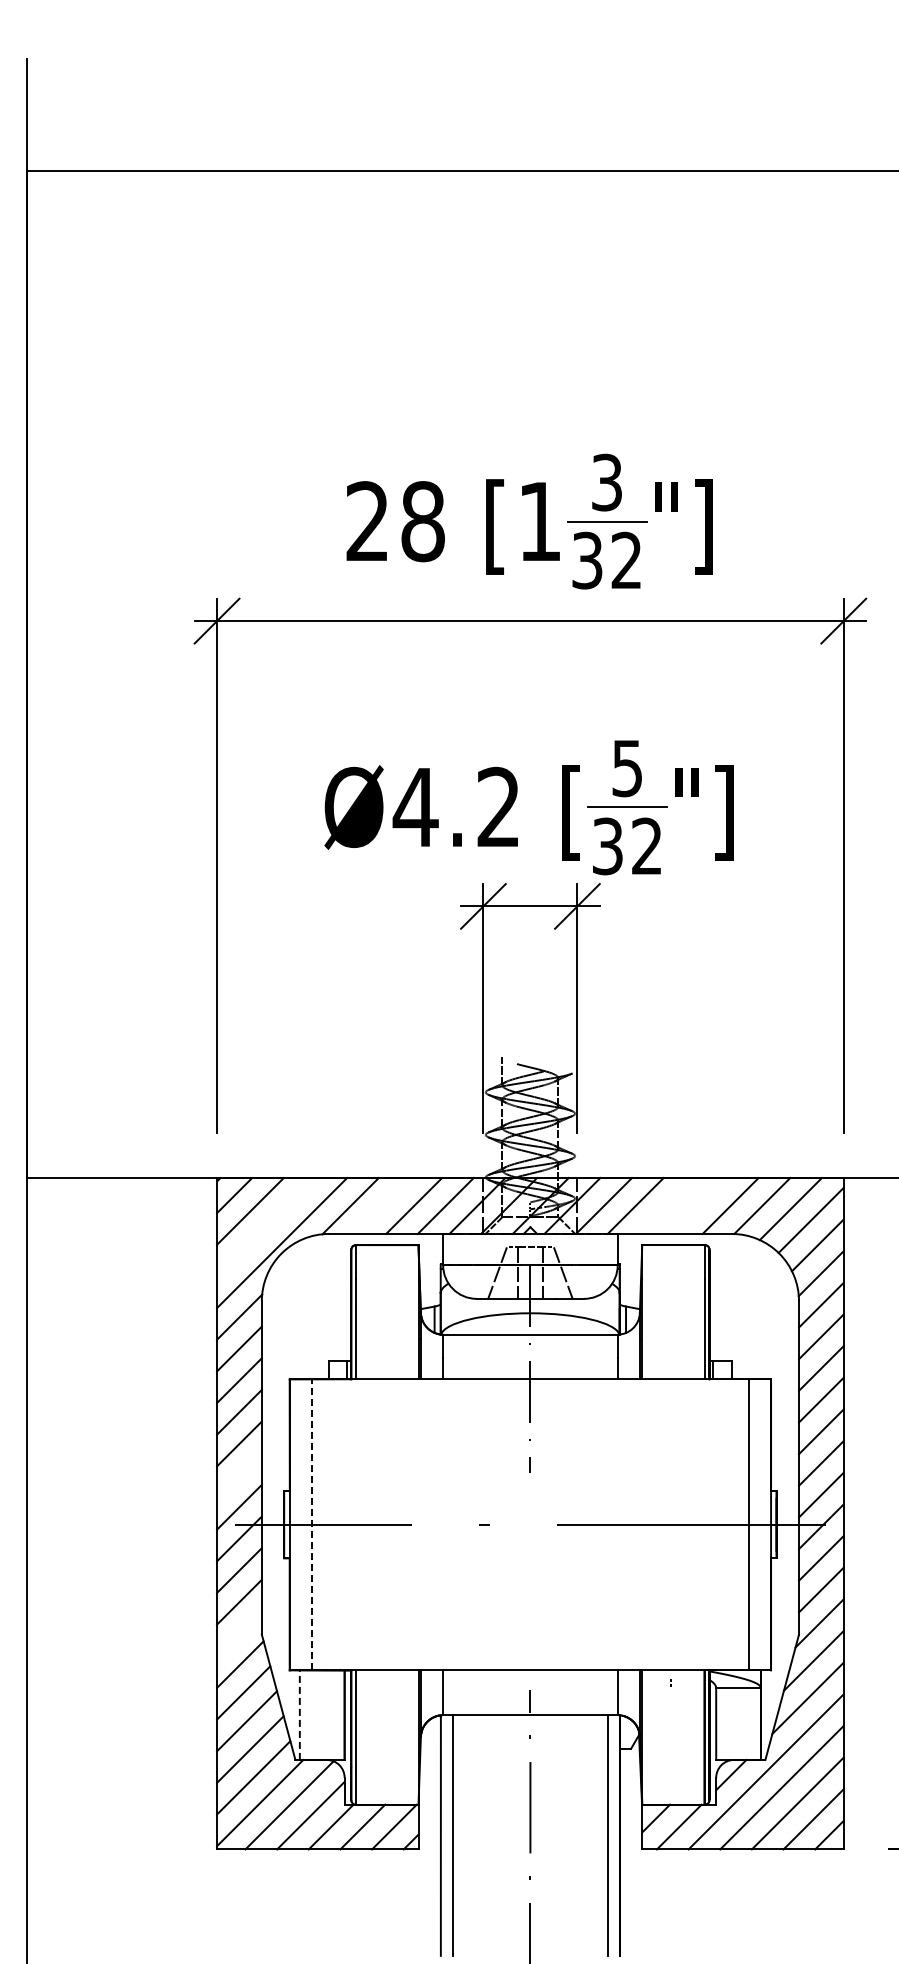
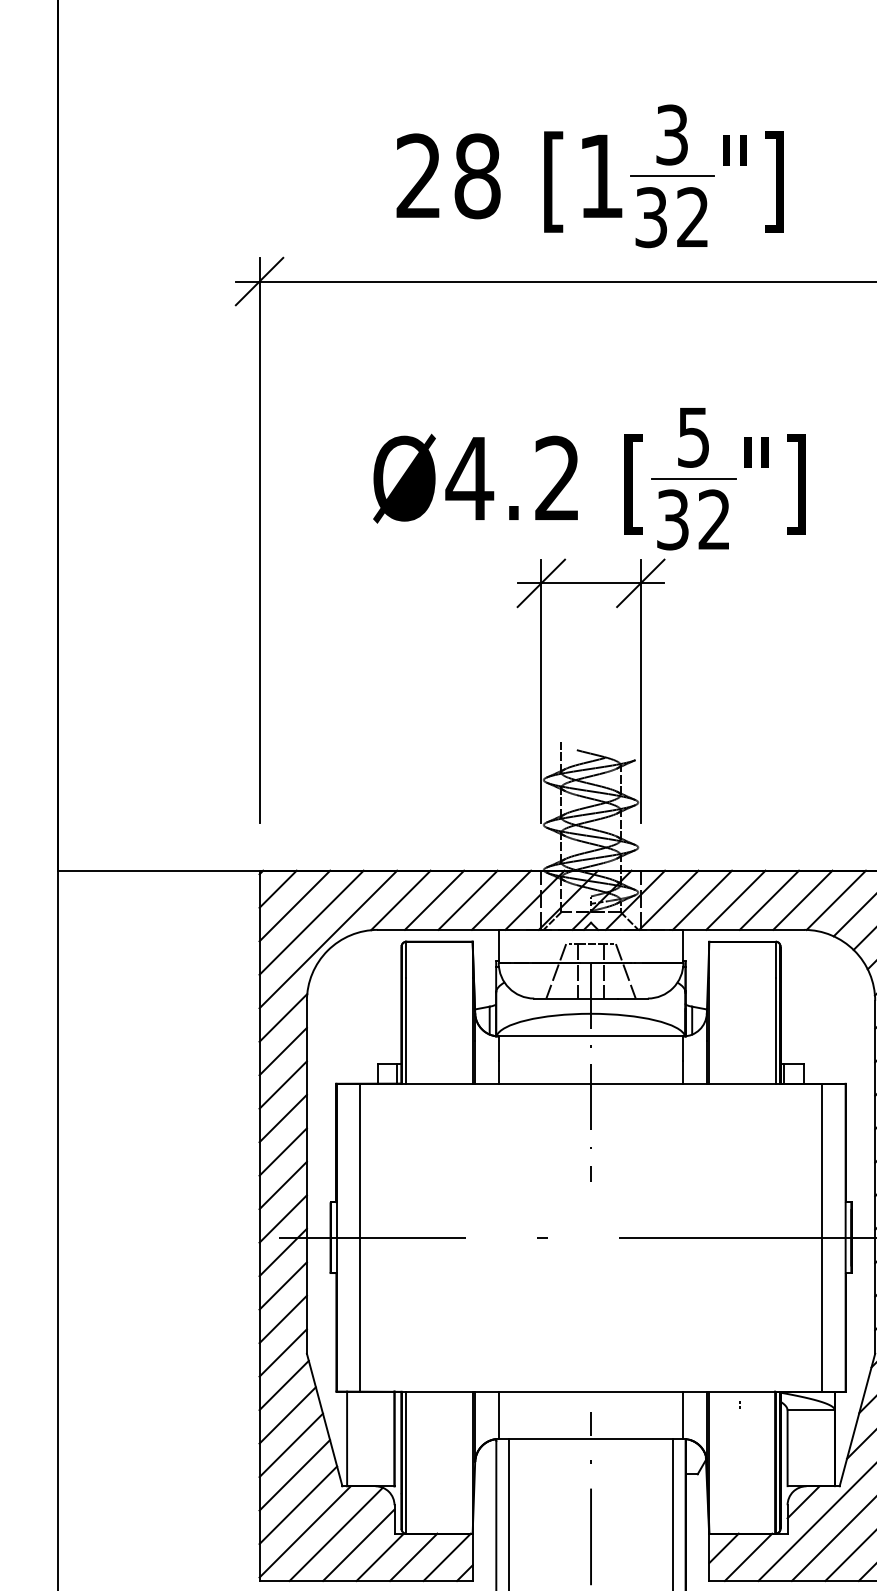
line: (382, 1205) -> (434, 899), added
line: (667, 1205) -> (736, 899), added
line: (699, 1205) -> (769, 899), added
line: (266, 1227) -> (311, 923), added
line: (239, 1475) -> (283, 1185), added
line: (312, 1524) -> (360, 1237), dashed -> solid
line: (239, 1633) -> (283, 1352), added
line: (299, 1715) -> (346, 1439), dashed -> solid

